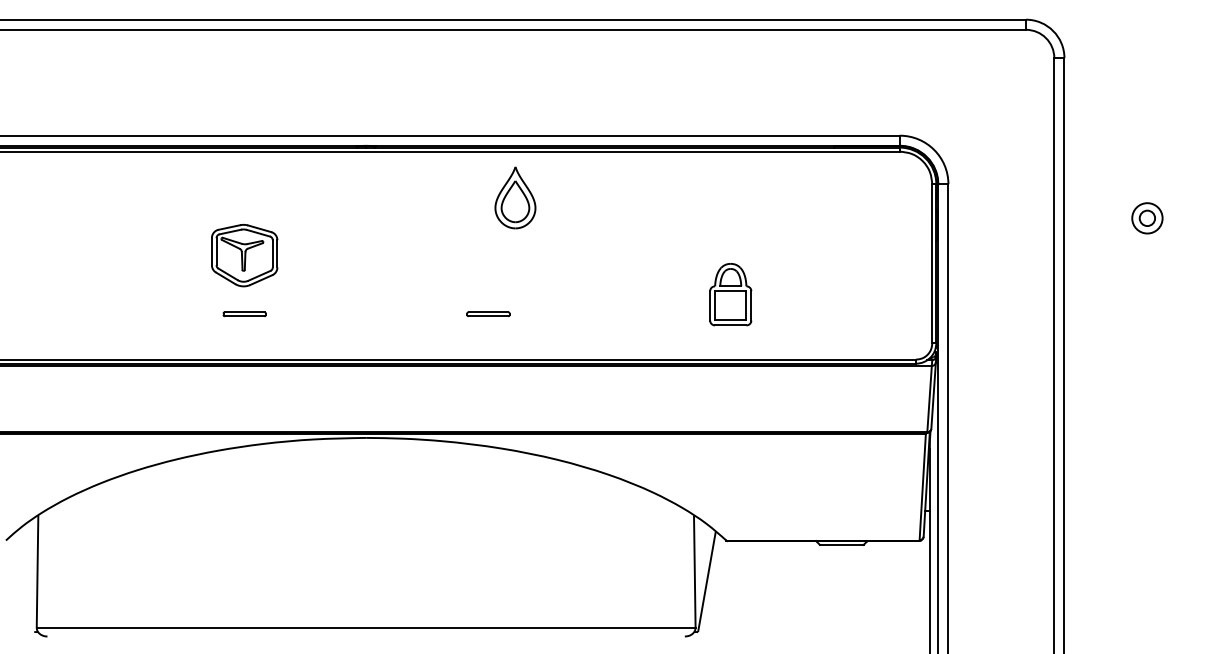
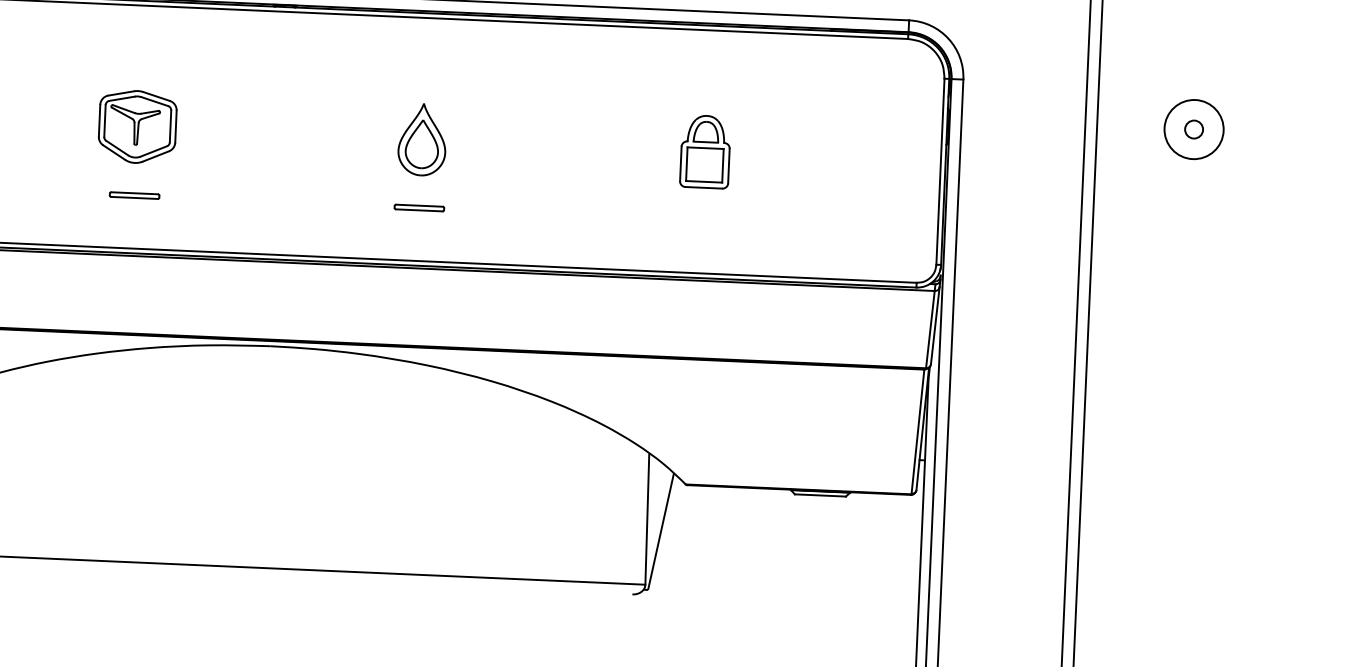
part: (515, 197) -> (422, 139), moved
circle: (1147, 218) -> (1194, 129), size x1.67
part: (730, 294) -> (705, 151), moved

